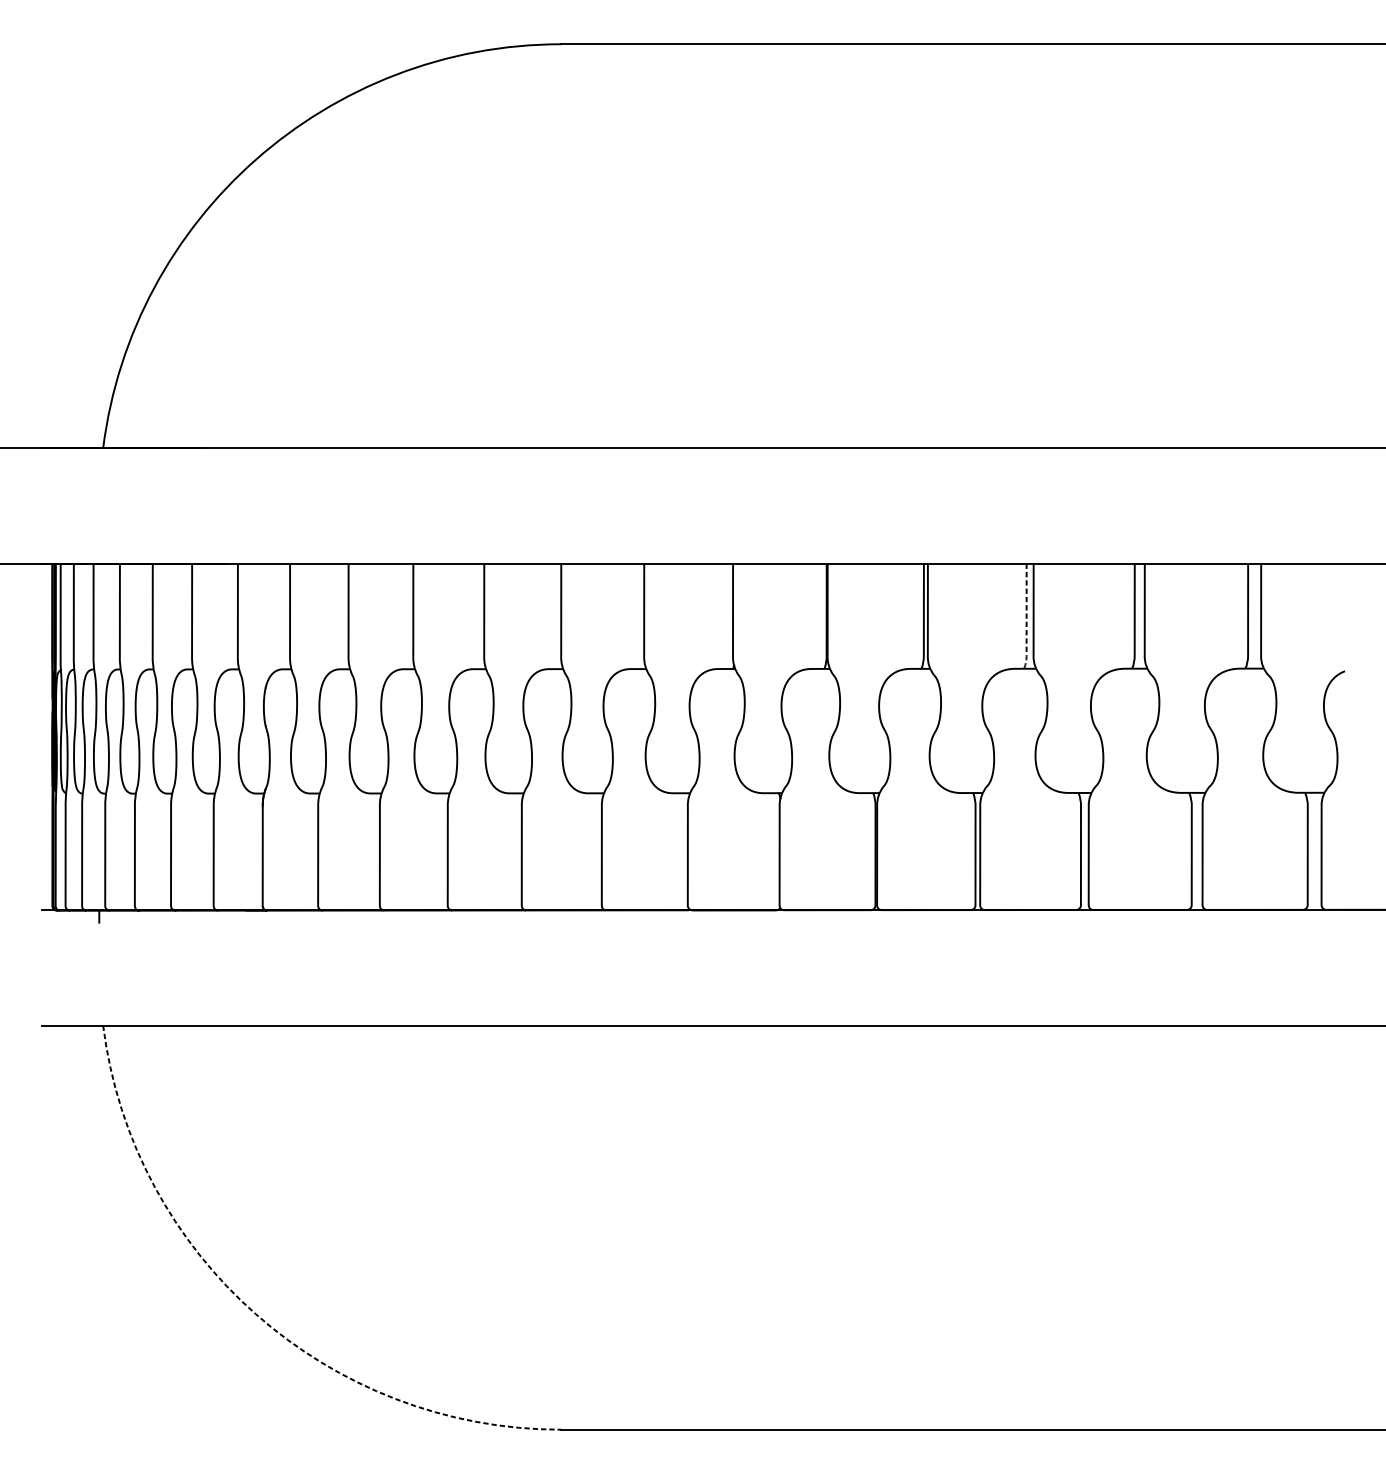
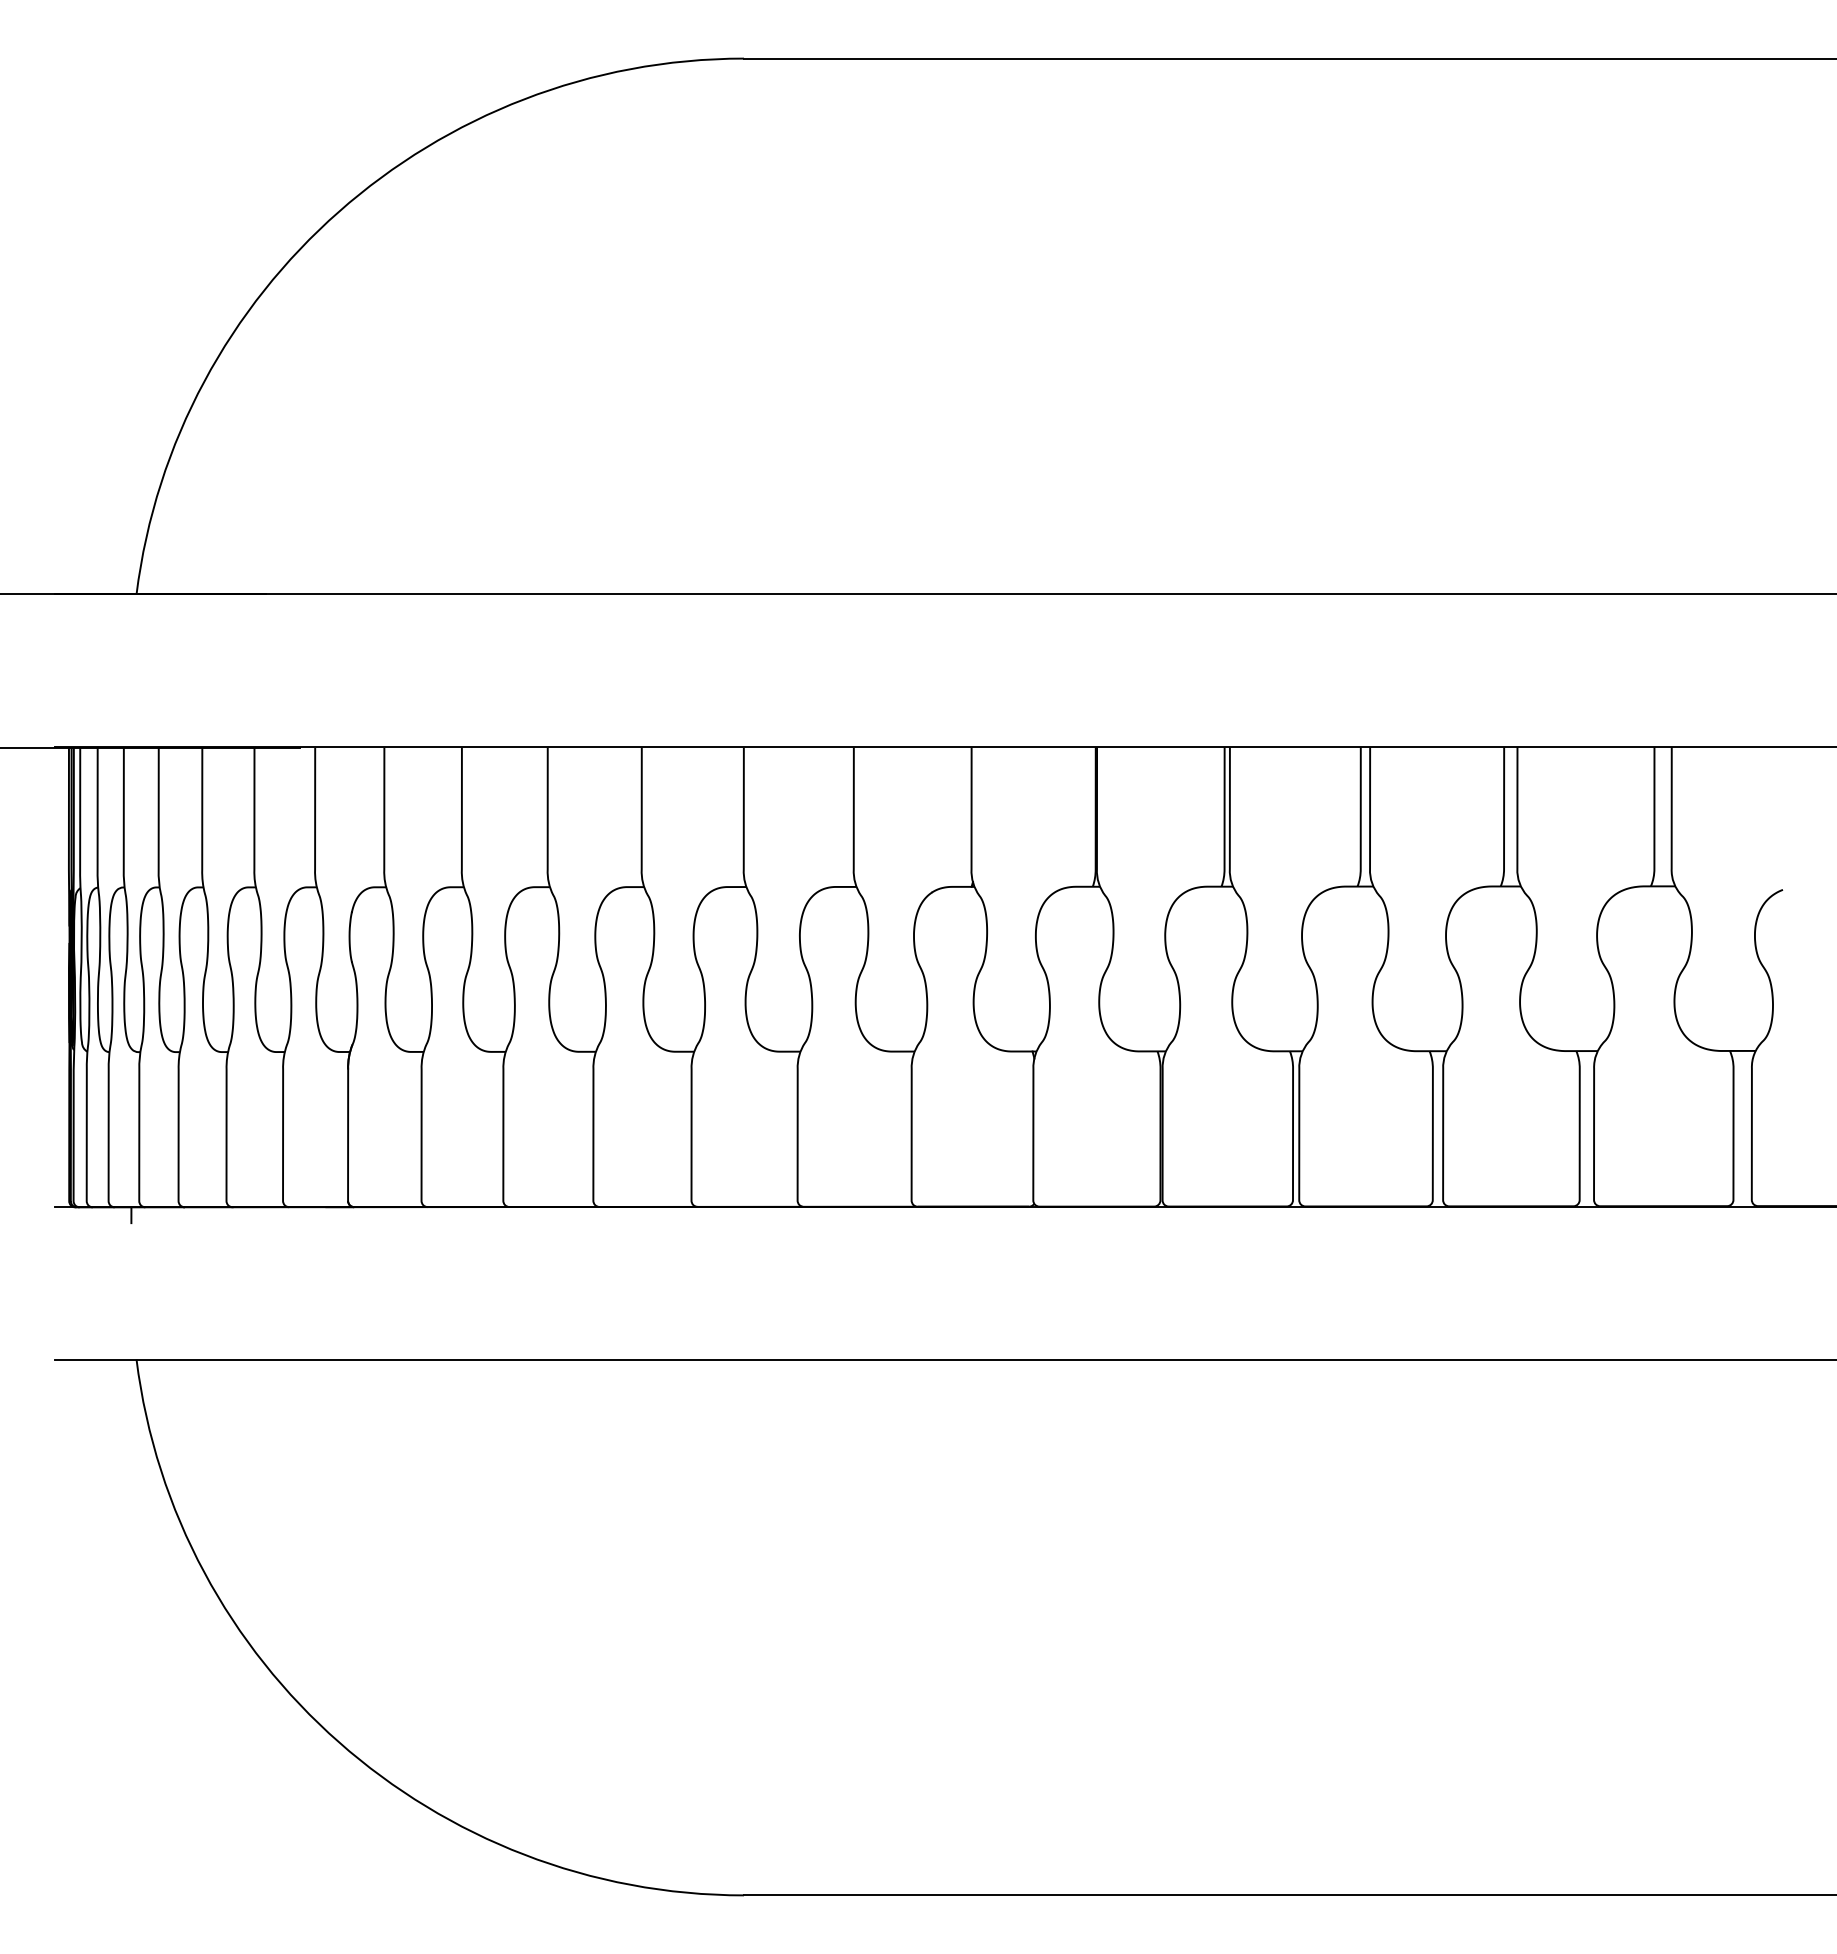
line: (1026, 618) -> (1360, 820), dashed -> solid
arc: (256, 1314) -> (339, 1742), dashed -> solid

